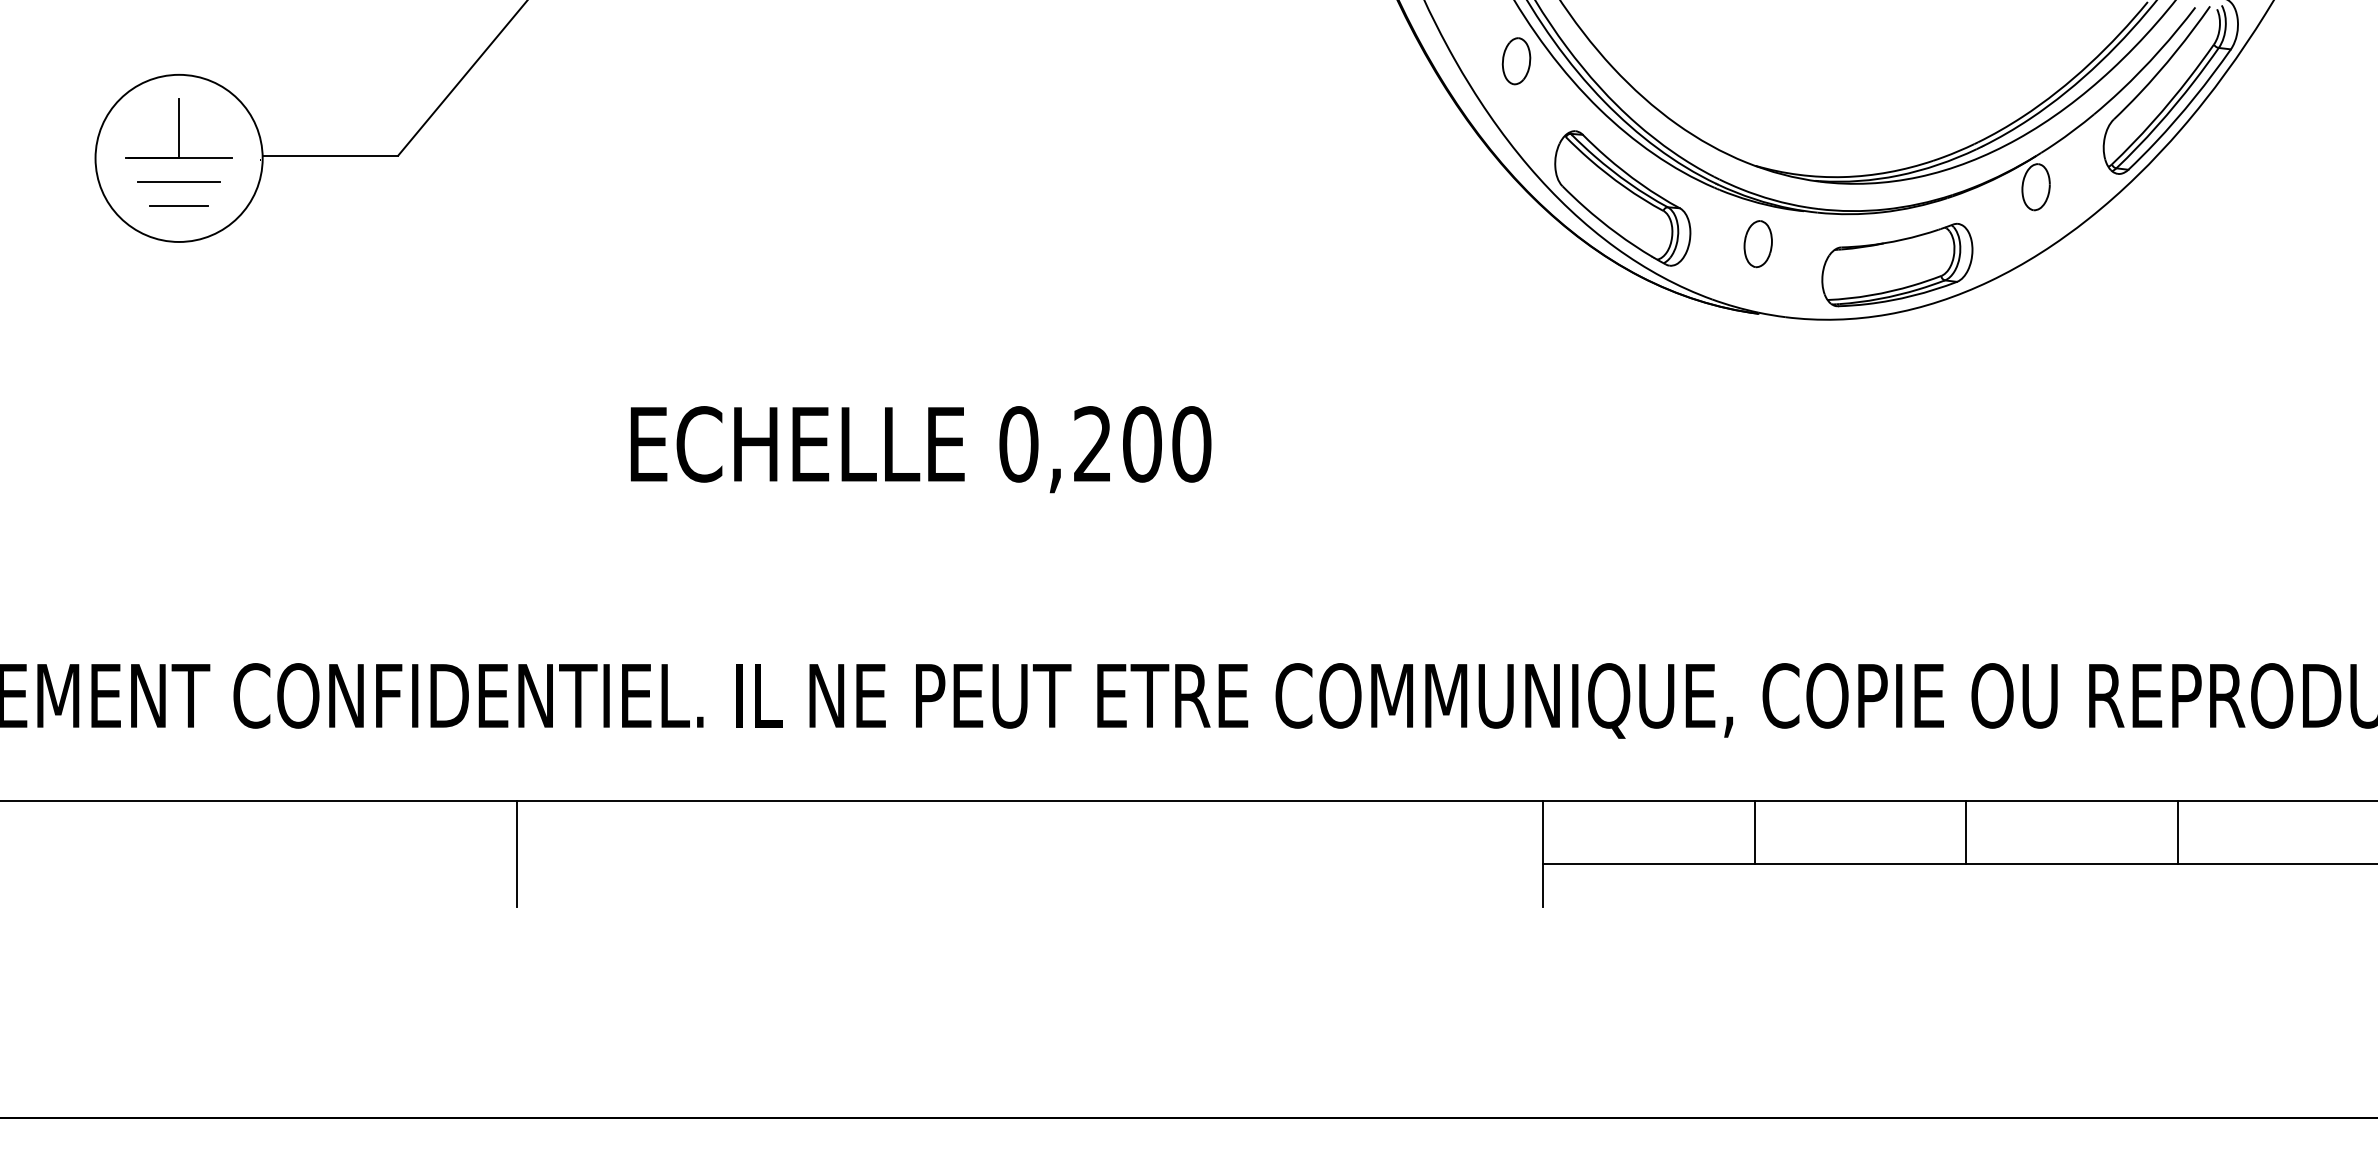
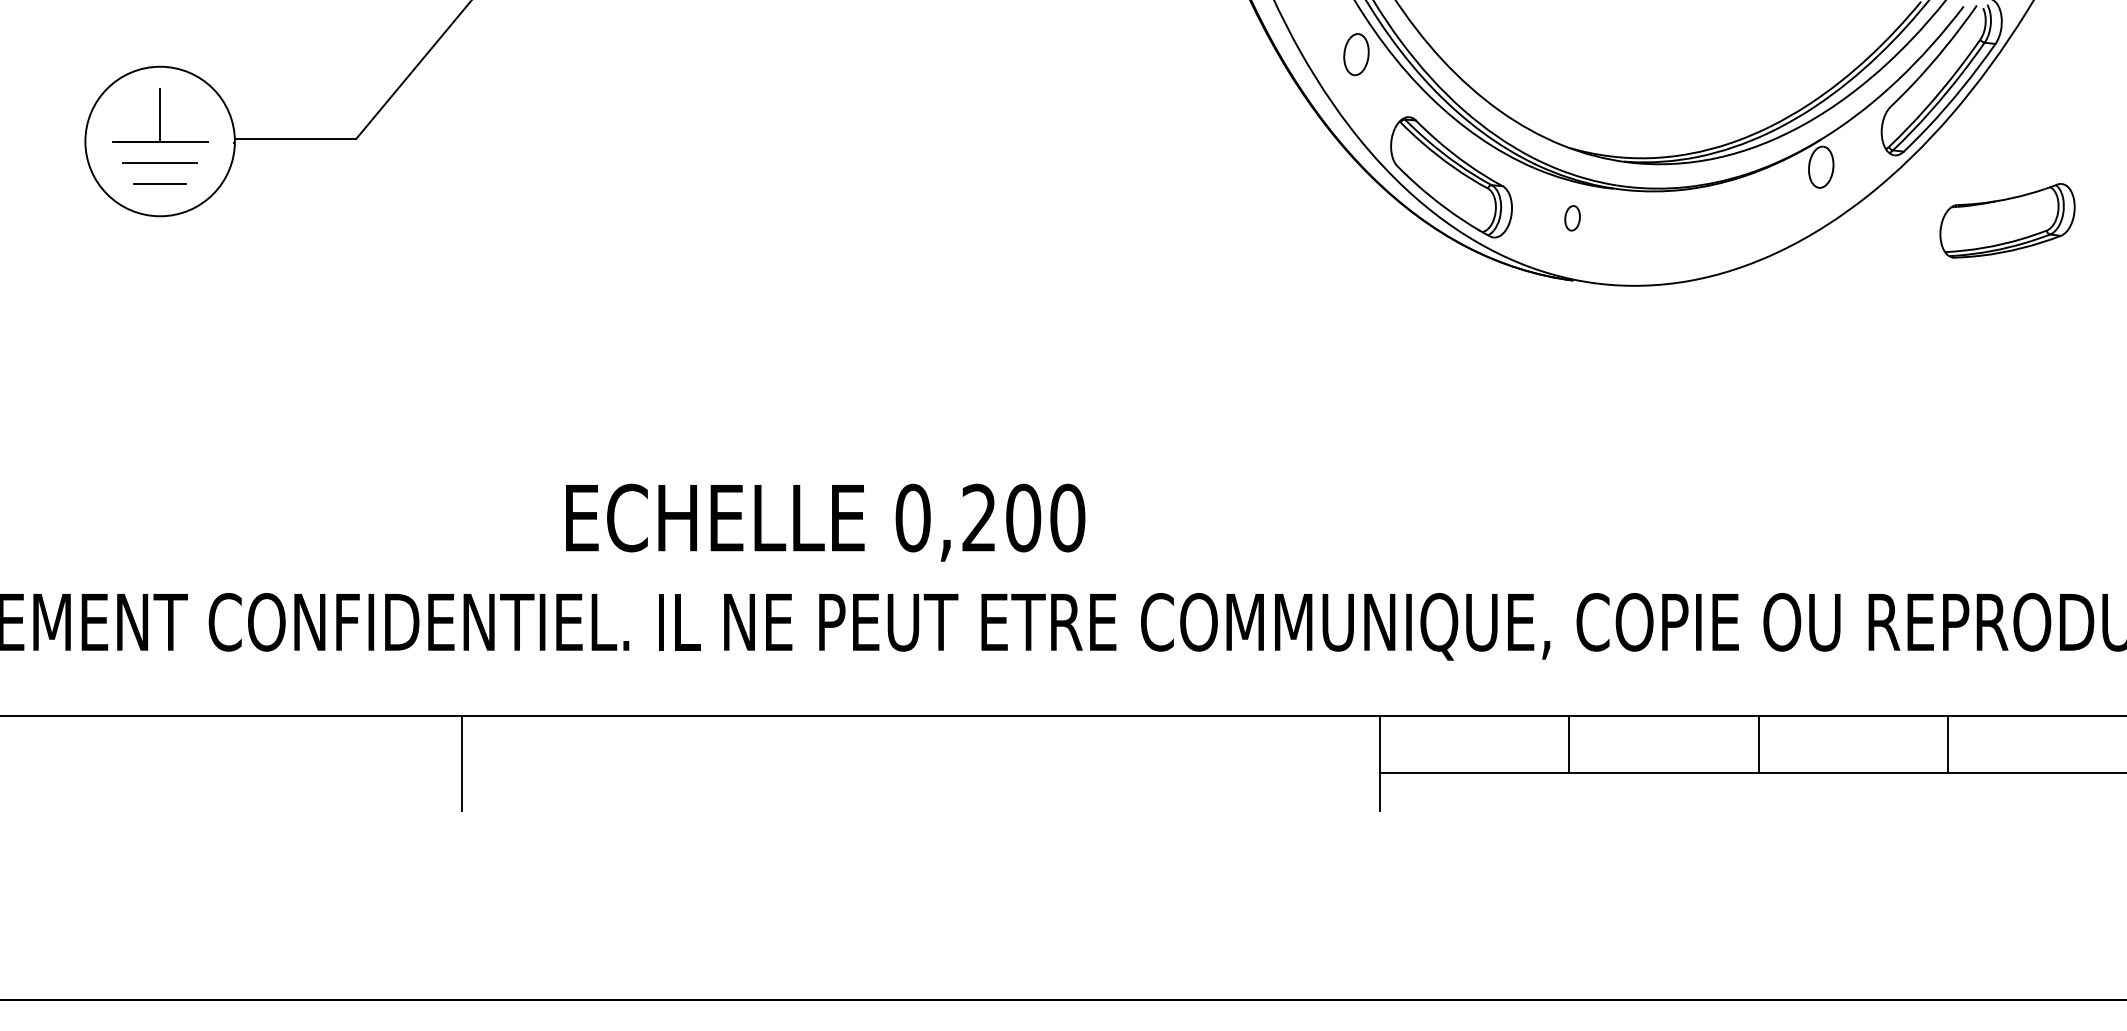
part: (1757, 244) -> (1572, 218), size x0.6
part: (1897, 265) -> (2007, 221), moved
text: (920, 449) -> (825, 522), moved

